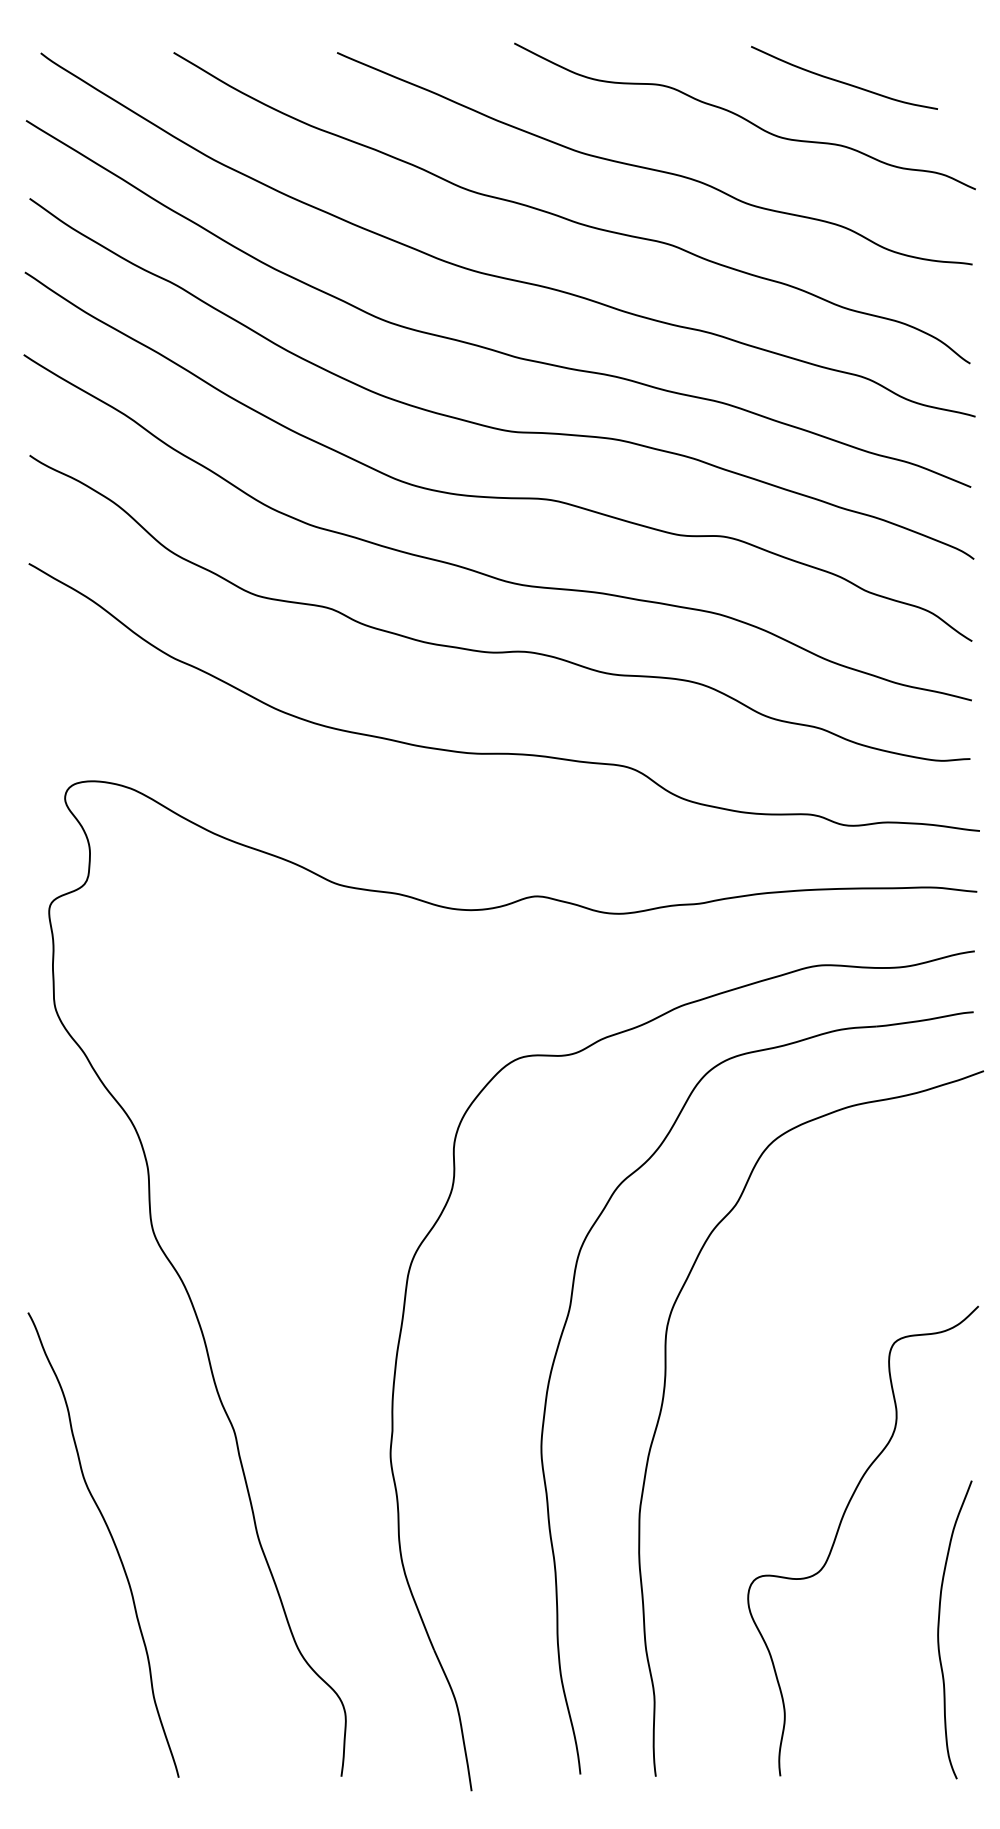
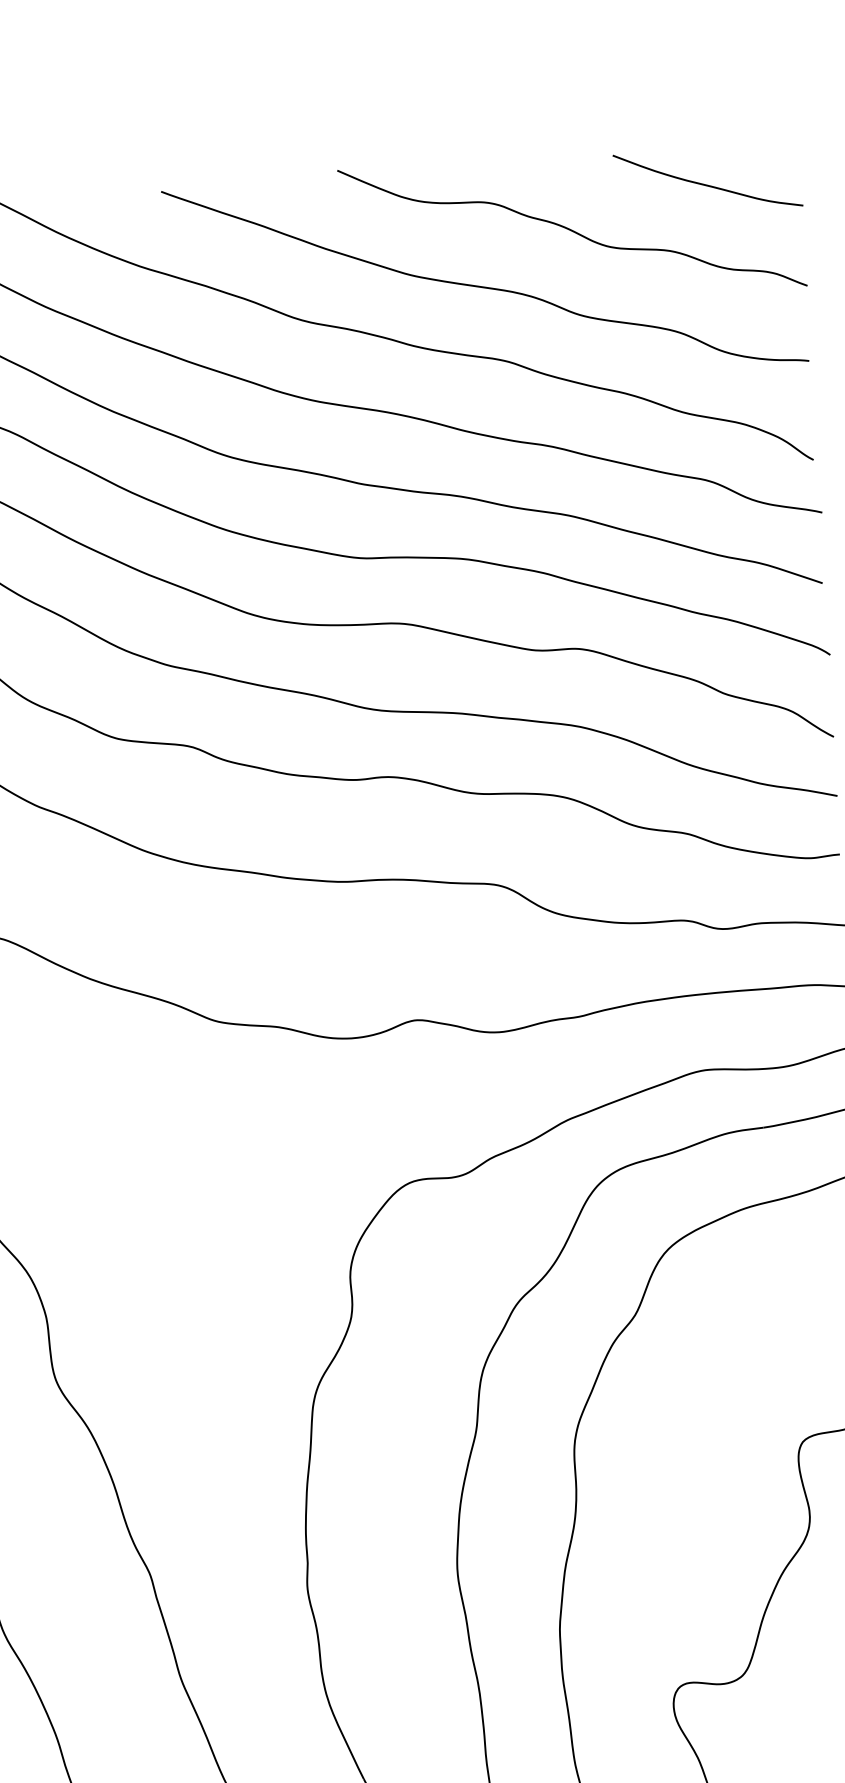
curve: (843, 81) -> (707, 184), moved

